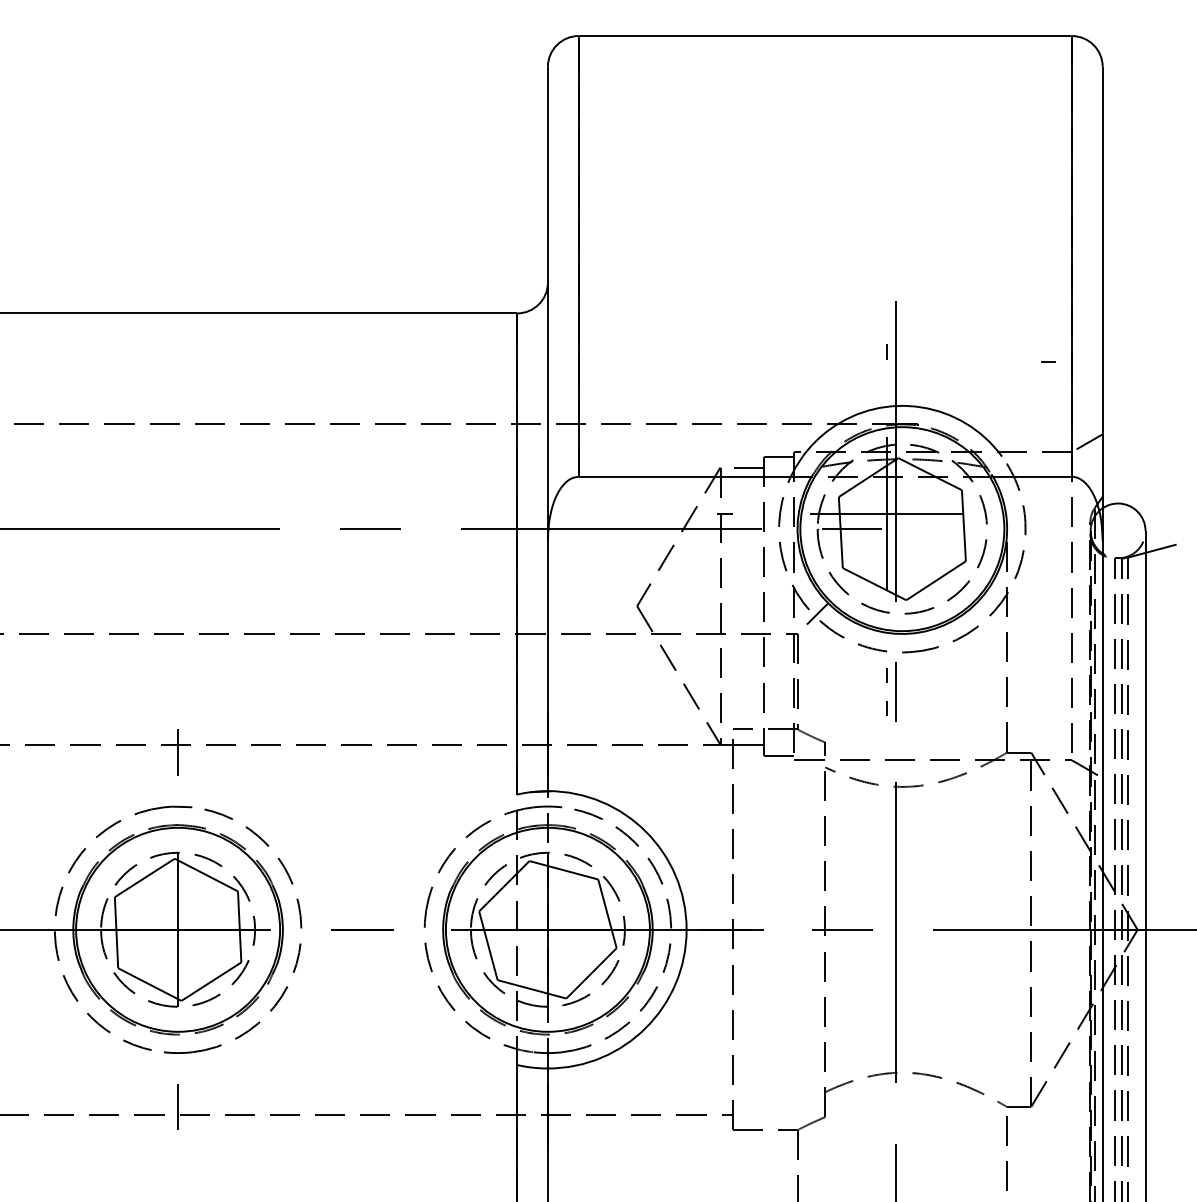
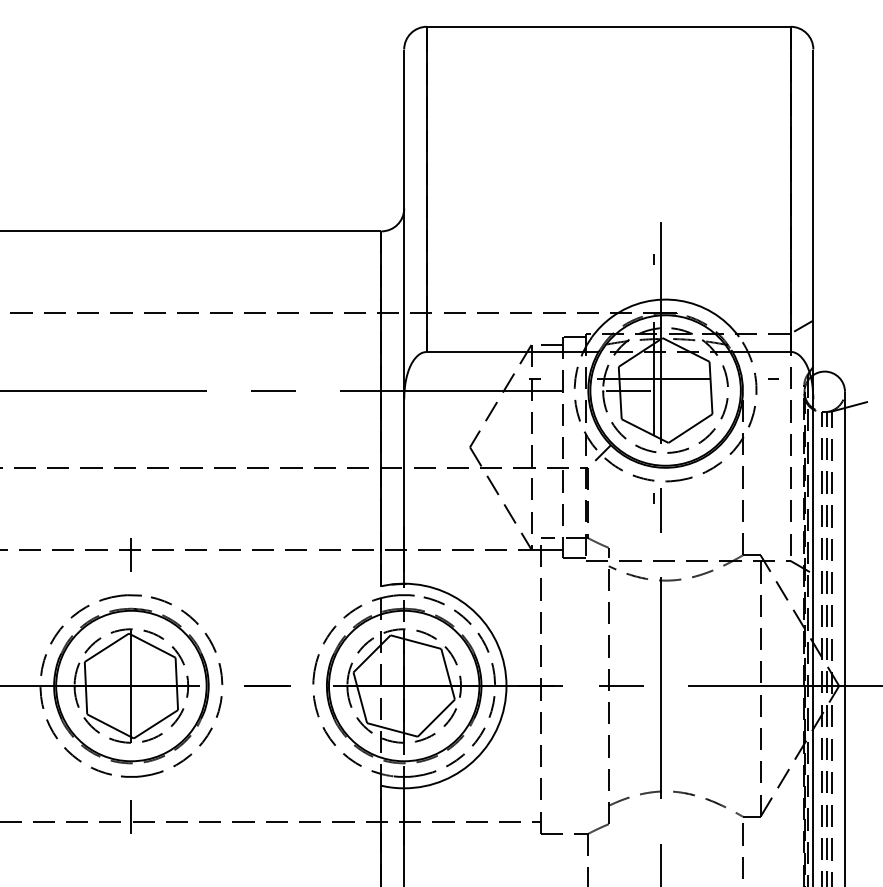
line: (1048, 361) -> (773, 378), moved
line: (886, 708) -> (653, 522), removed

